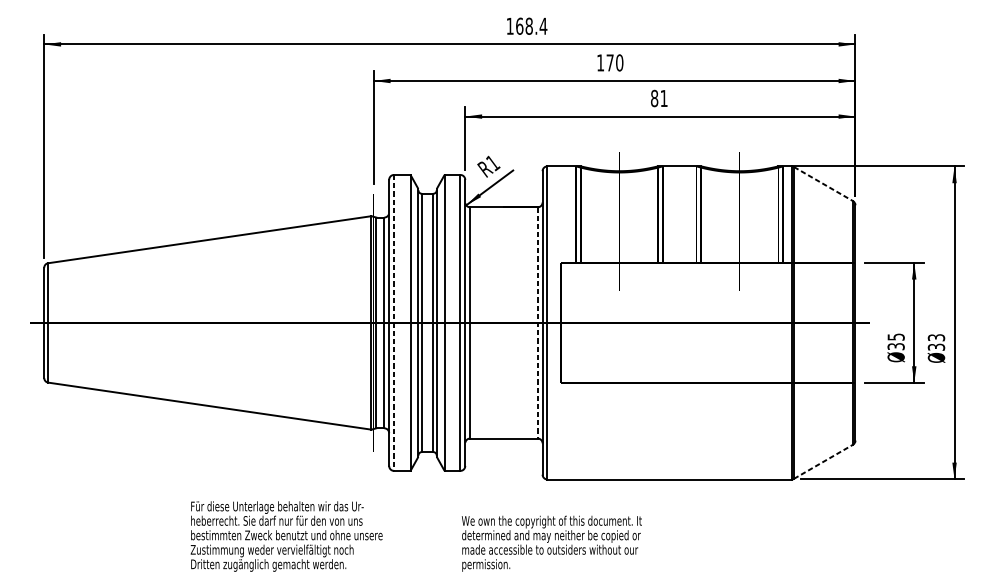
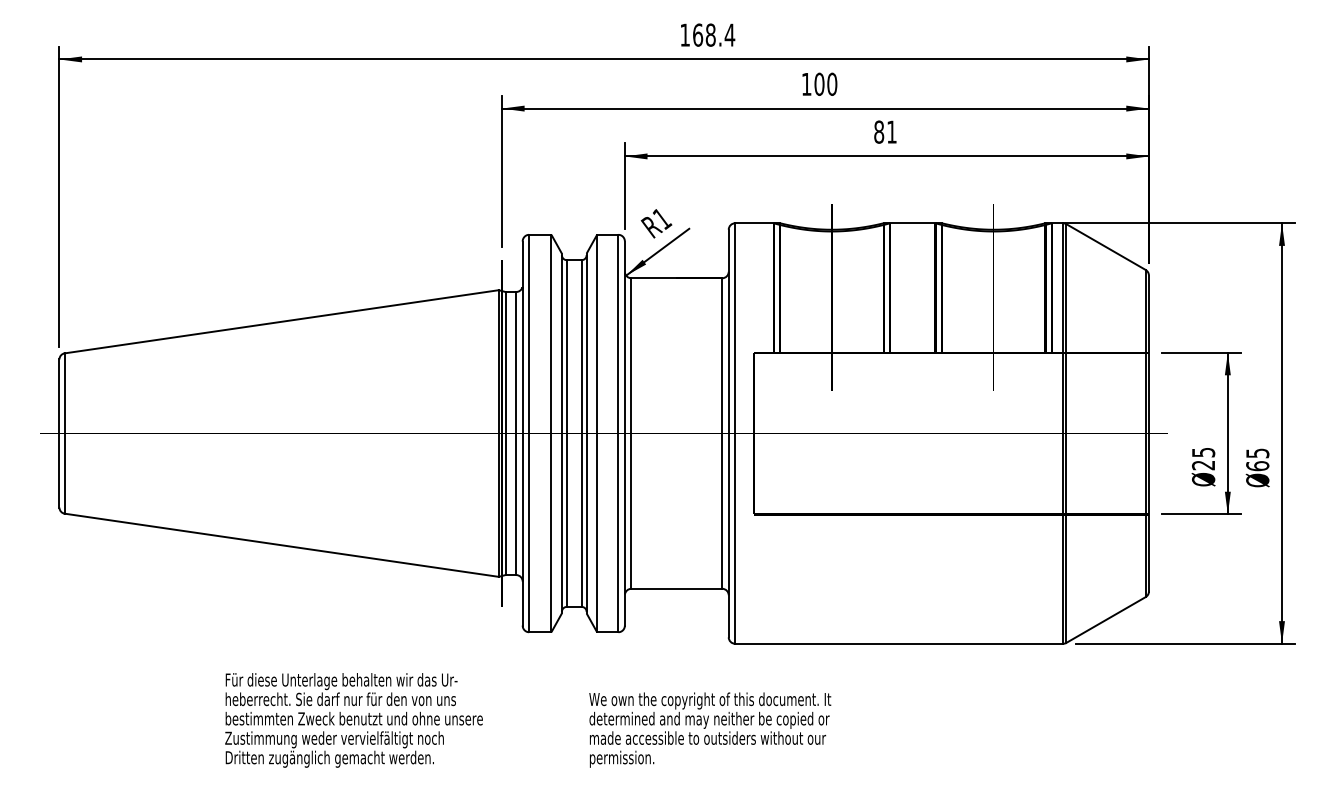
text: (610, 62) -> (819, 83), 170 -> 100
line: (823, 184) -> (1106, 247), dashed -> solid
line: (394, 322) -> (529, 433), dashed -> solid
line: (537, 323) -> (722, 434), dashed -> solid
text: (936, 342) -> (1257, 459), 33 -> 65
text: (896, 346) -> (1203, 465), 35 -> 25
line: (823, 462) -> (1106, 620), dashed -> solid
text: (416, 536) -> (528, 720), moved

